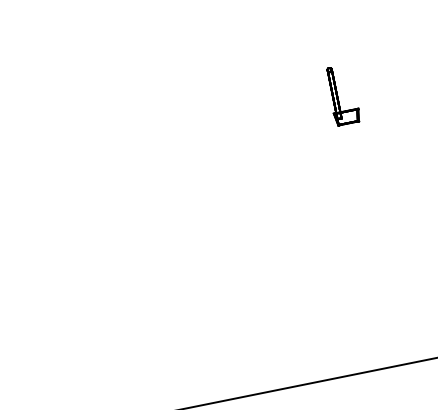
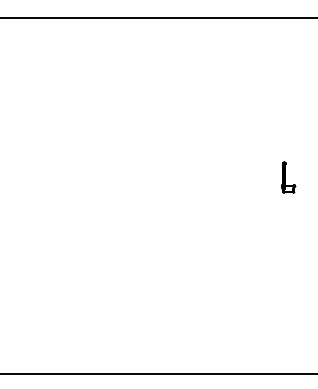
part: (343, 95) -> (288, 177), size x0.7

